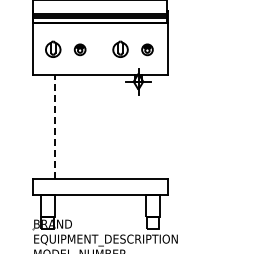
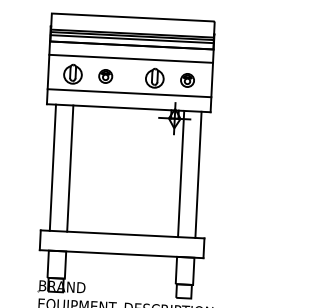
line: (100, 34) -> (131, 59), added
line: (100, 62) -> (129, 93), added
line: (40, 126) -> (52, 167), added
line: (54, 126) -> (69, 168), dashed -> solid
line: (145, 126) -> (180, 173), added
line: (160, 126) -> (198, 174), added

